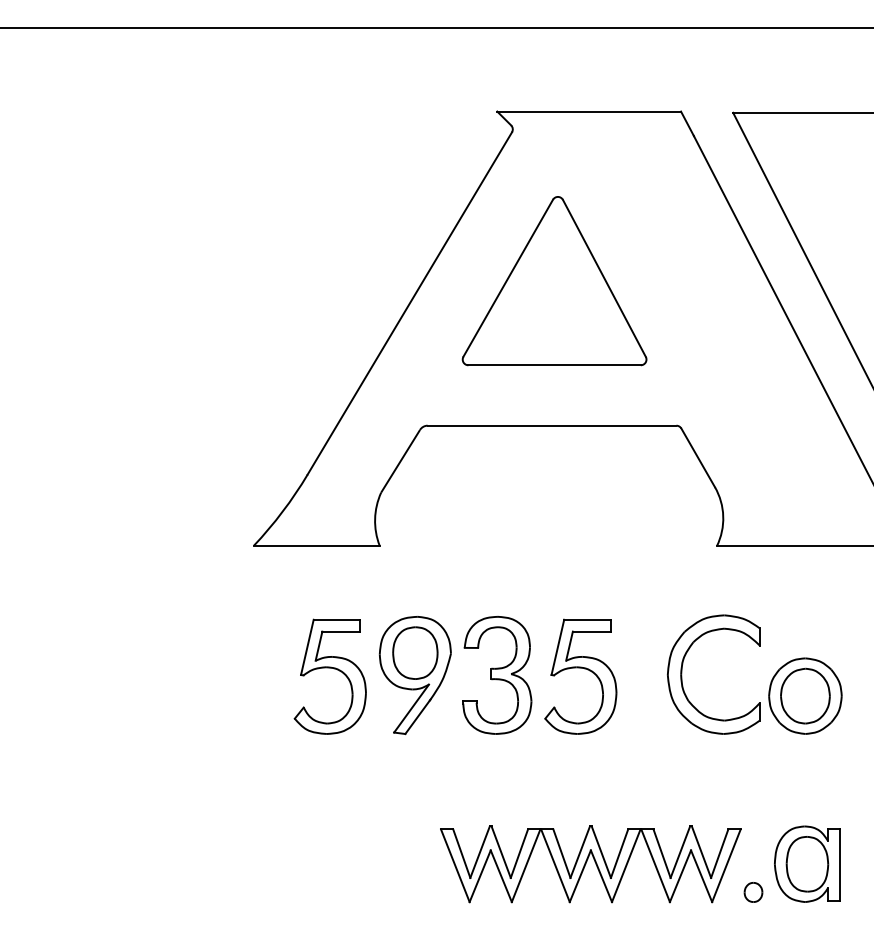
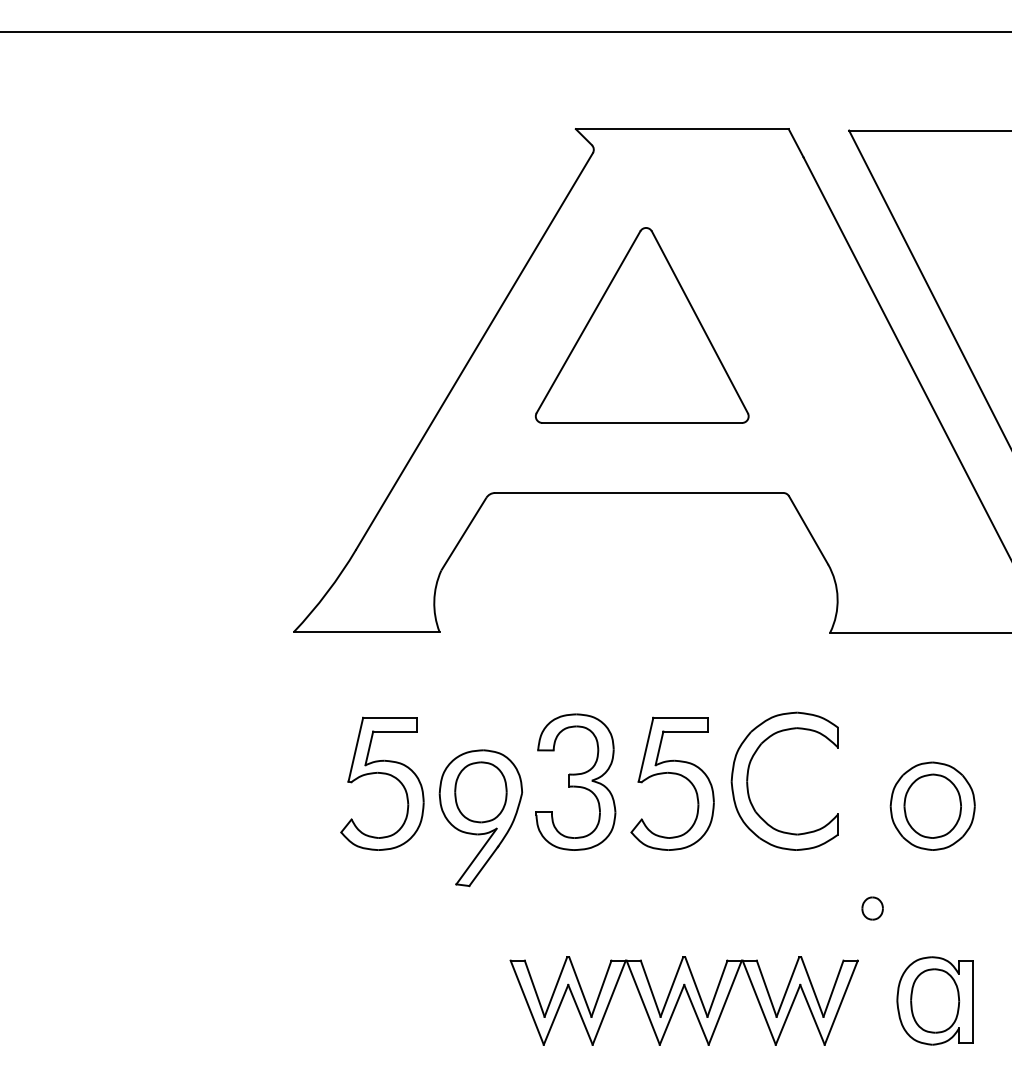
part: (682, 674) -> (748, 781), moved
part: (414, 675) -> (479, 818), moved
part: (753, 892) -> (872, 908), moved

